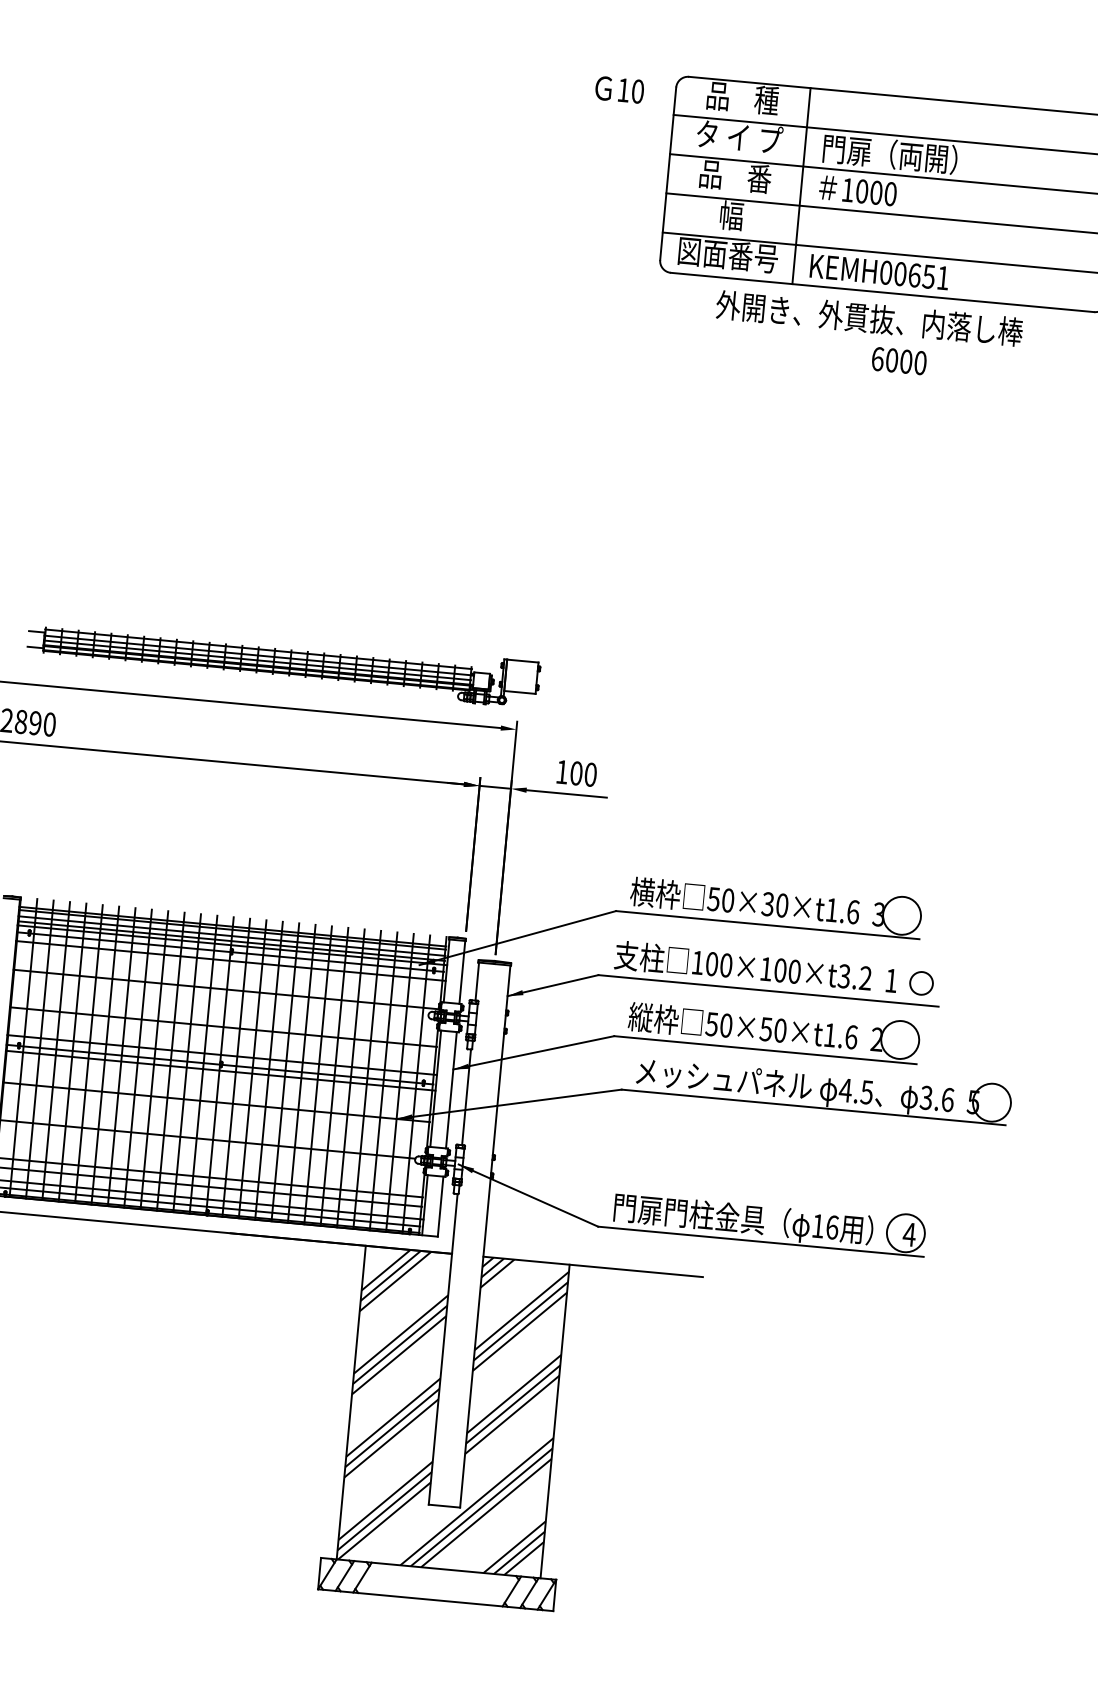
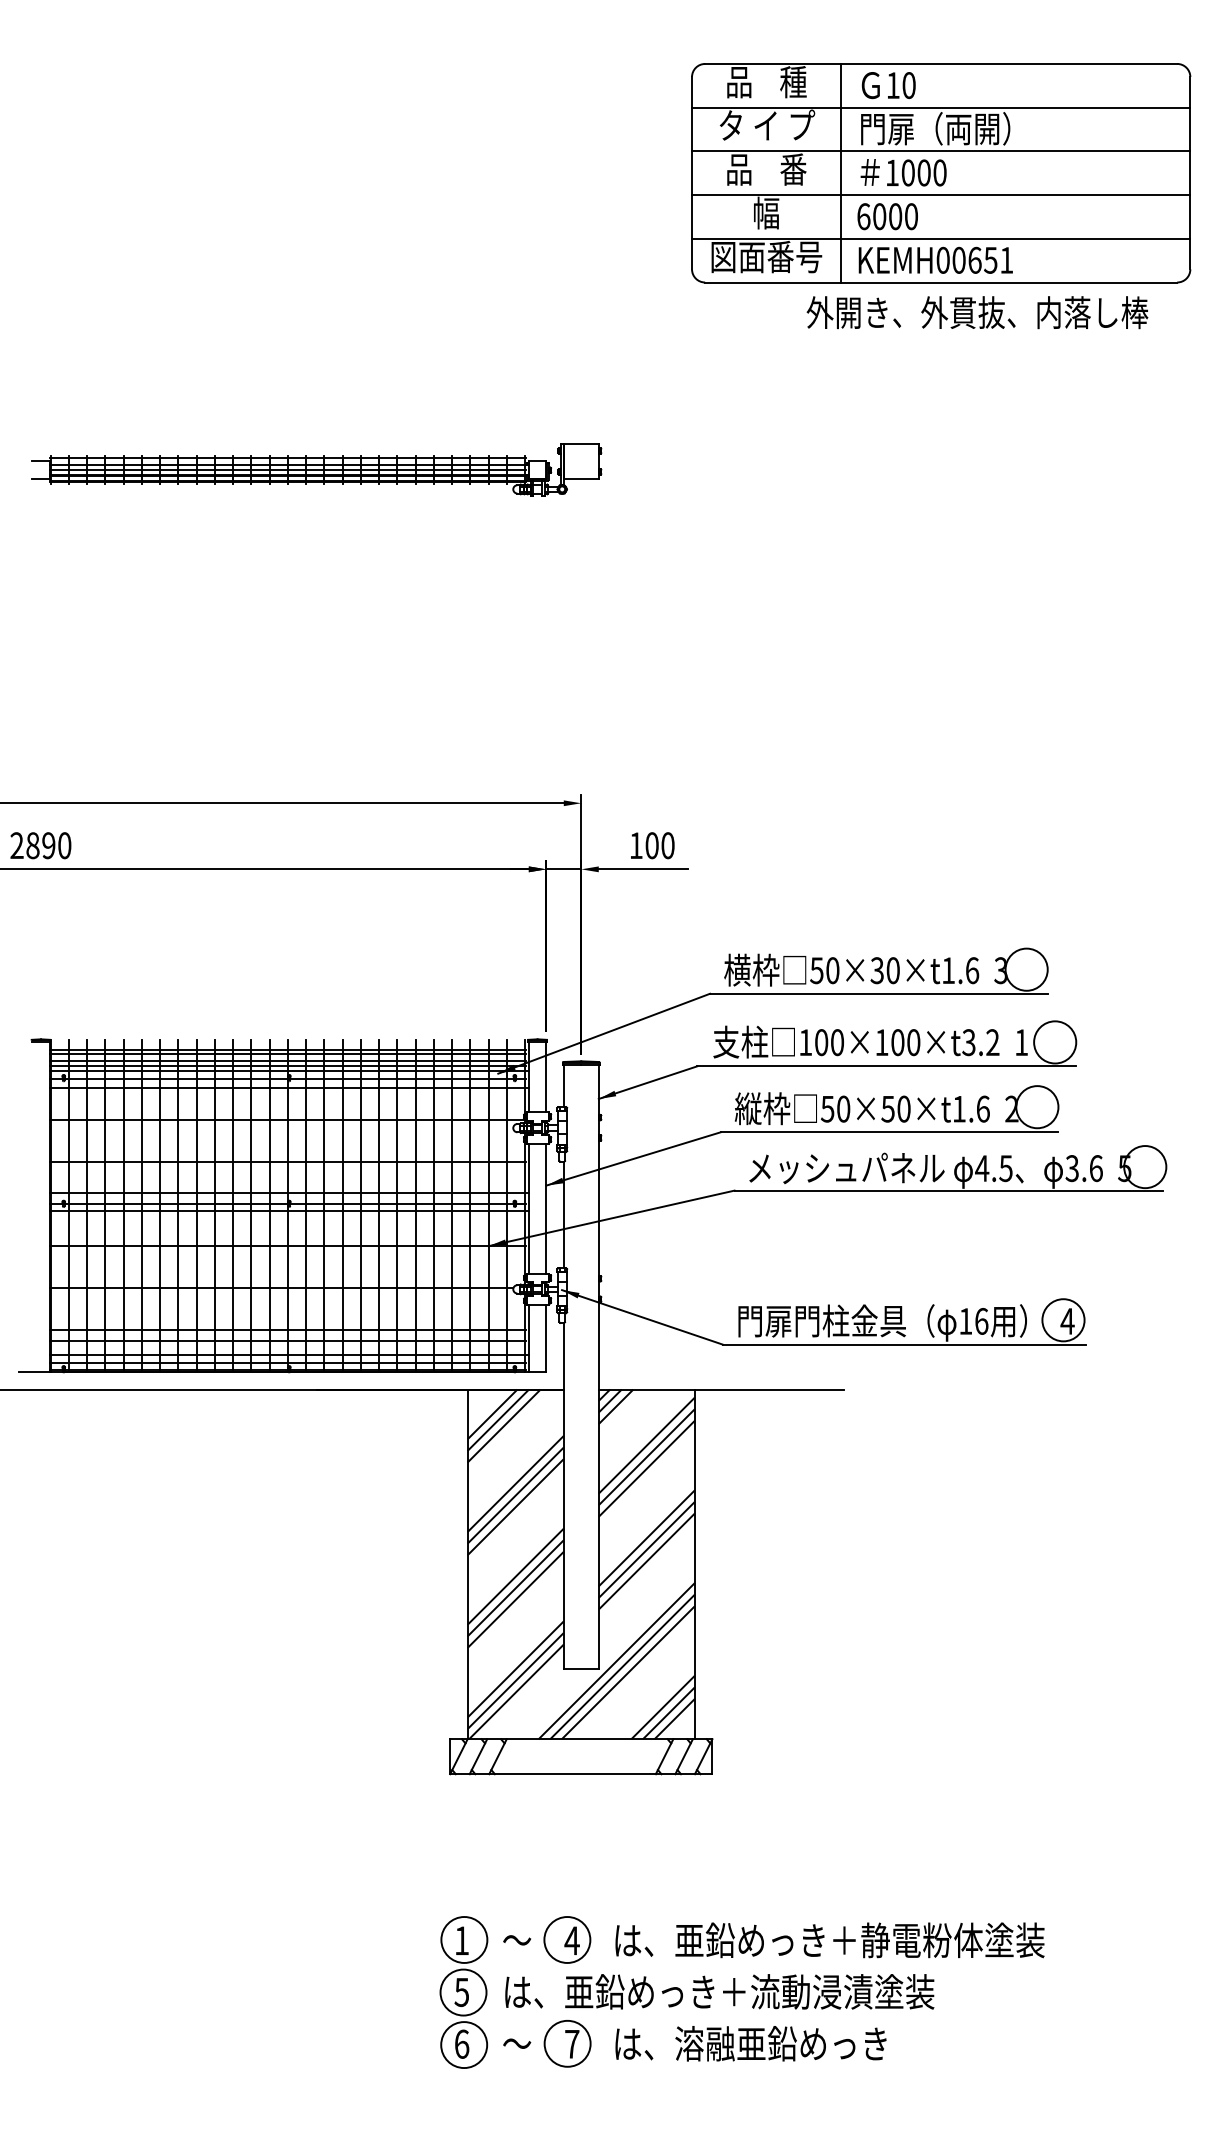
text: (619, 89) -> (888, 85), moved
text: (869, 318) -> (977, 312), moved
text: (899, 360) -> (887, 216), moved
part: (283, 661) -> (316, 469), moved
circle: (921, 983) -> (1055, 1042), size x1.67

